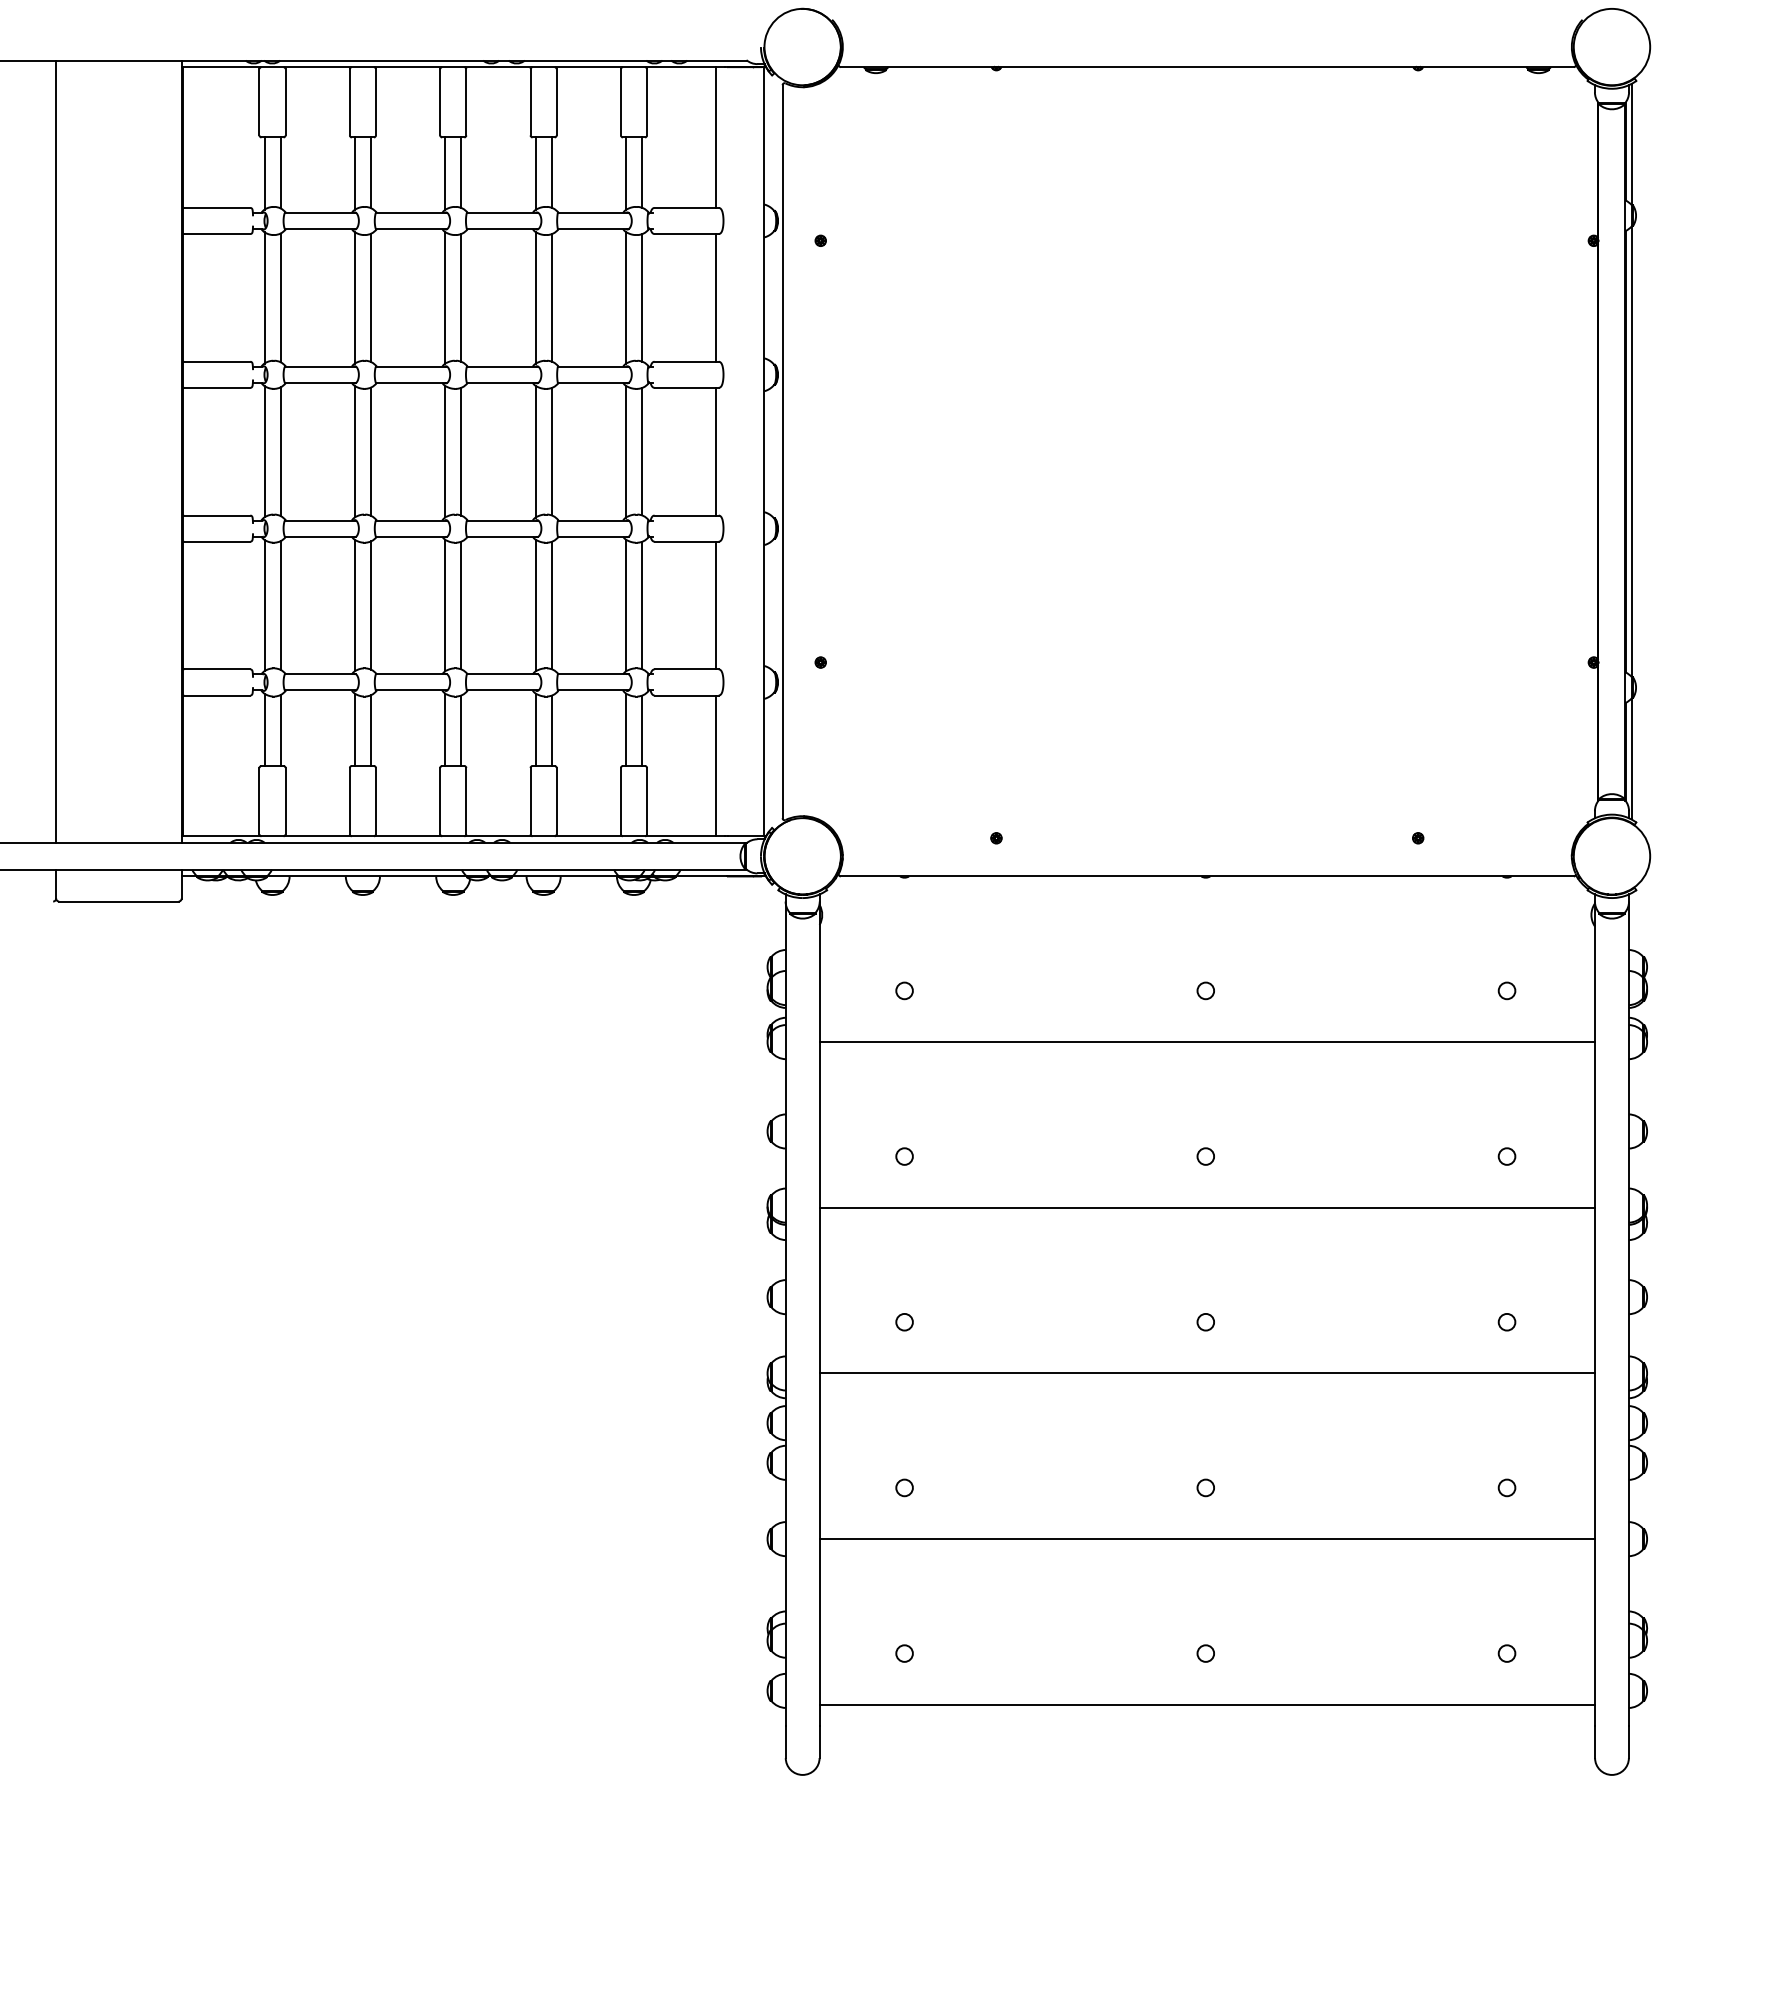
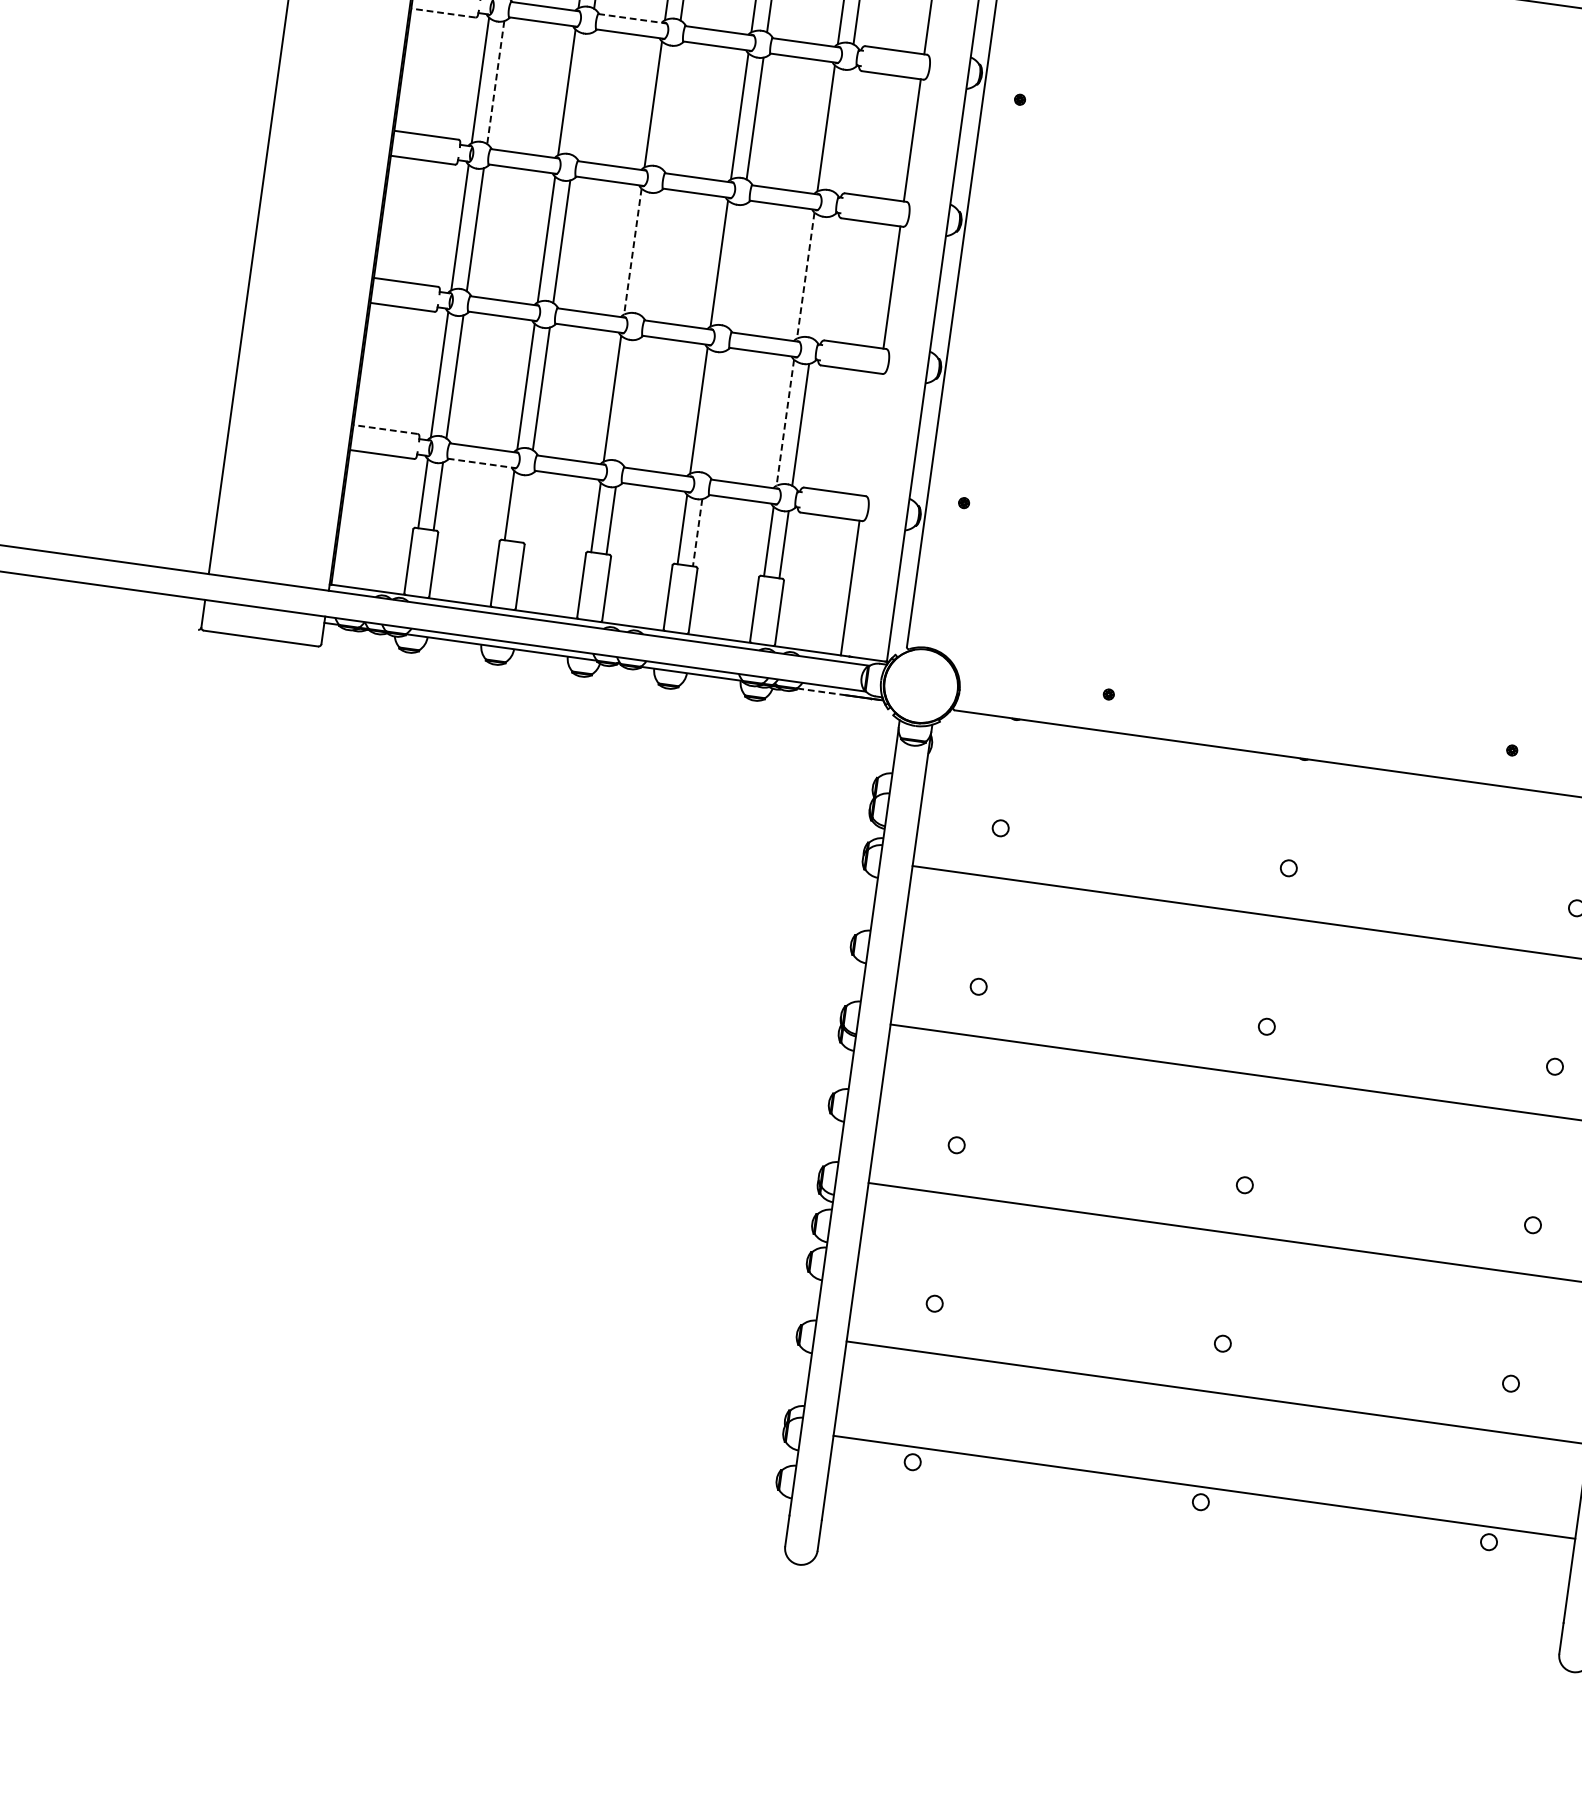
line: (411, 212) -> (632, 18), solid -> dashed
line: (216, 234) -> (442, 13), solid -> dashed
line: (370, 297) -> (581, 94), removed
line: (461, 297) -> (668, 106), removed
line: (642, 297) -> (842, 130), removed
line: (280, 298) -> (495, 83), solid -> dashed
line: (445, 451) -> (633, 251), solid -> dashed
line: (461, 451) -> (648, 253), removed
line: (551, 451) -> (734, 265), removed
line: (625, 451) -> (805, 275), solid -> dashed
line: (642, 451) -> (821, 277), removed
line: (461, 605) -> (628, 400), removed
line: (551, 605) -> (714, 412), removed
line: (625, 605) -> (784, 422), solid -> dashed
line: (716, 605) -> (871, 434), removed
line: (216, 669) -> (385, 429), solid -> dashed
line: (320, 690) -> (481, 463), solid -> dashed
line: (370, 730) -> (524, 508), removed
line: (551, 731) -> (697, 533), solid -> dashed
line: (701, 876) -> (821, 691), solid -> dashed
line: (1207, 1704) -> (1204, 1487), moved

